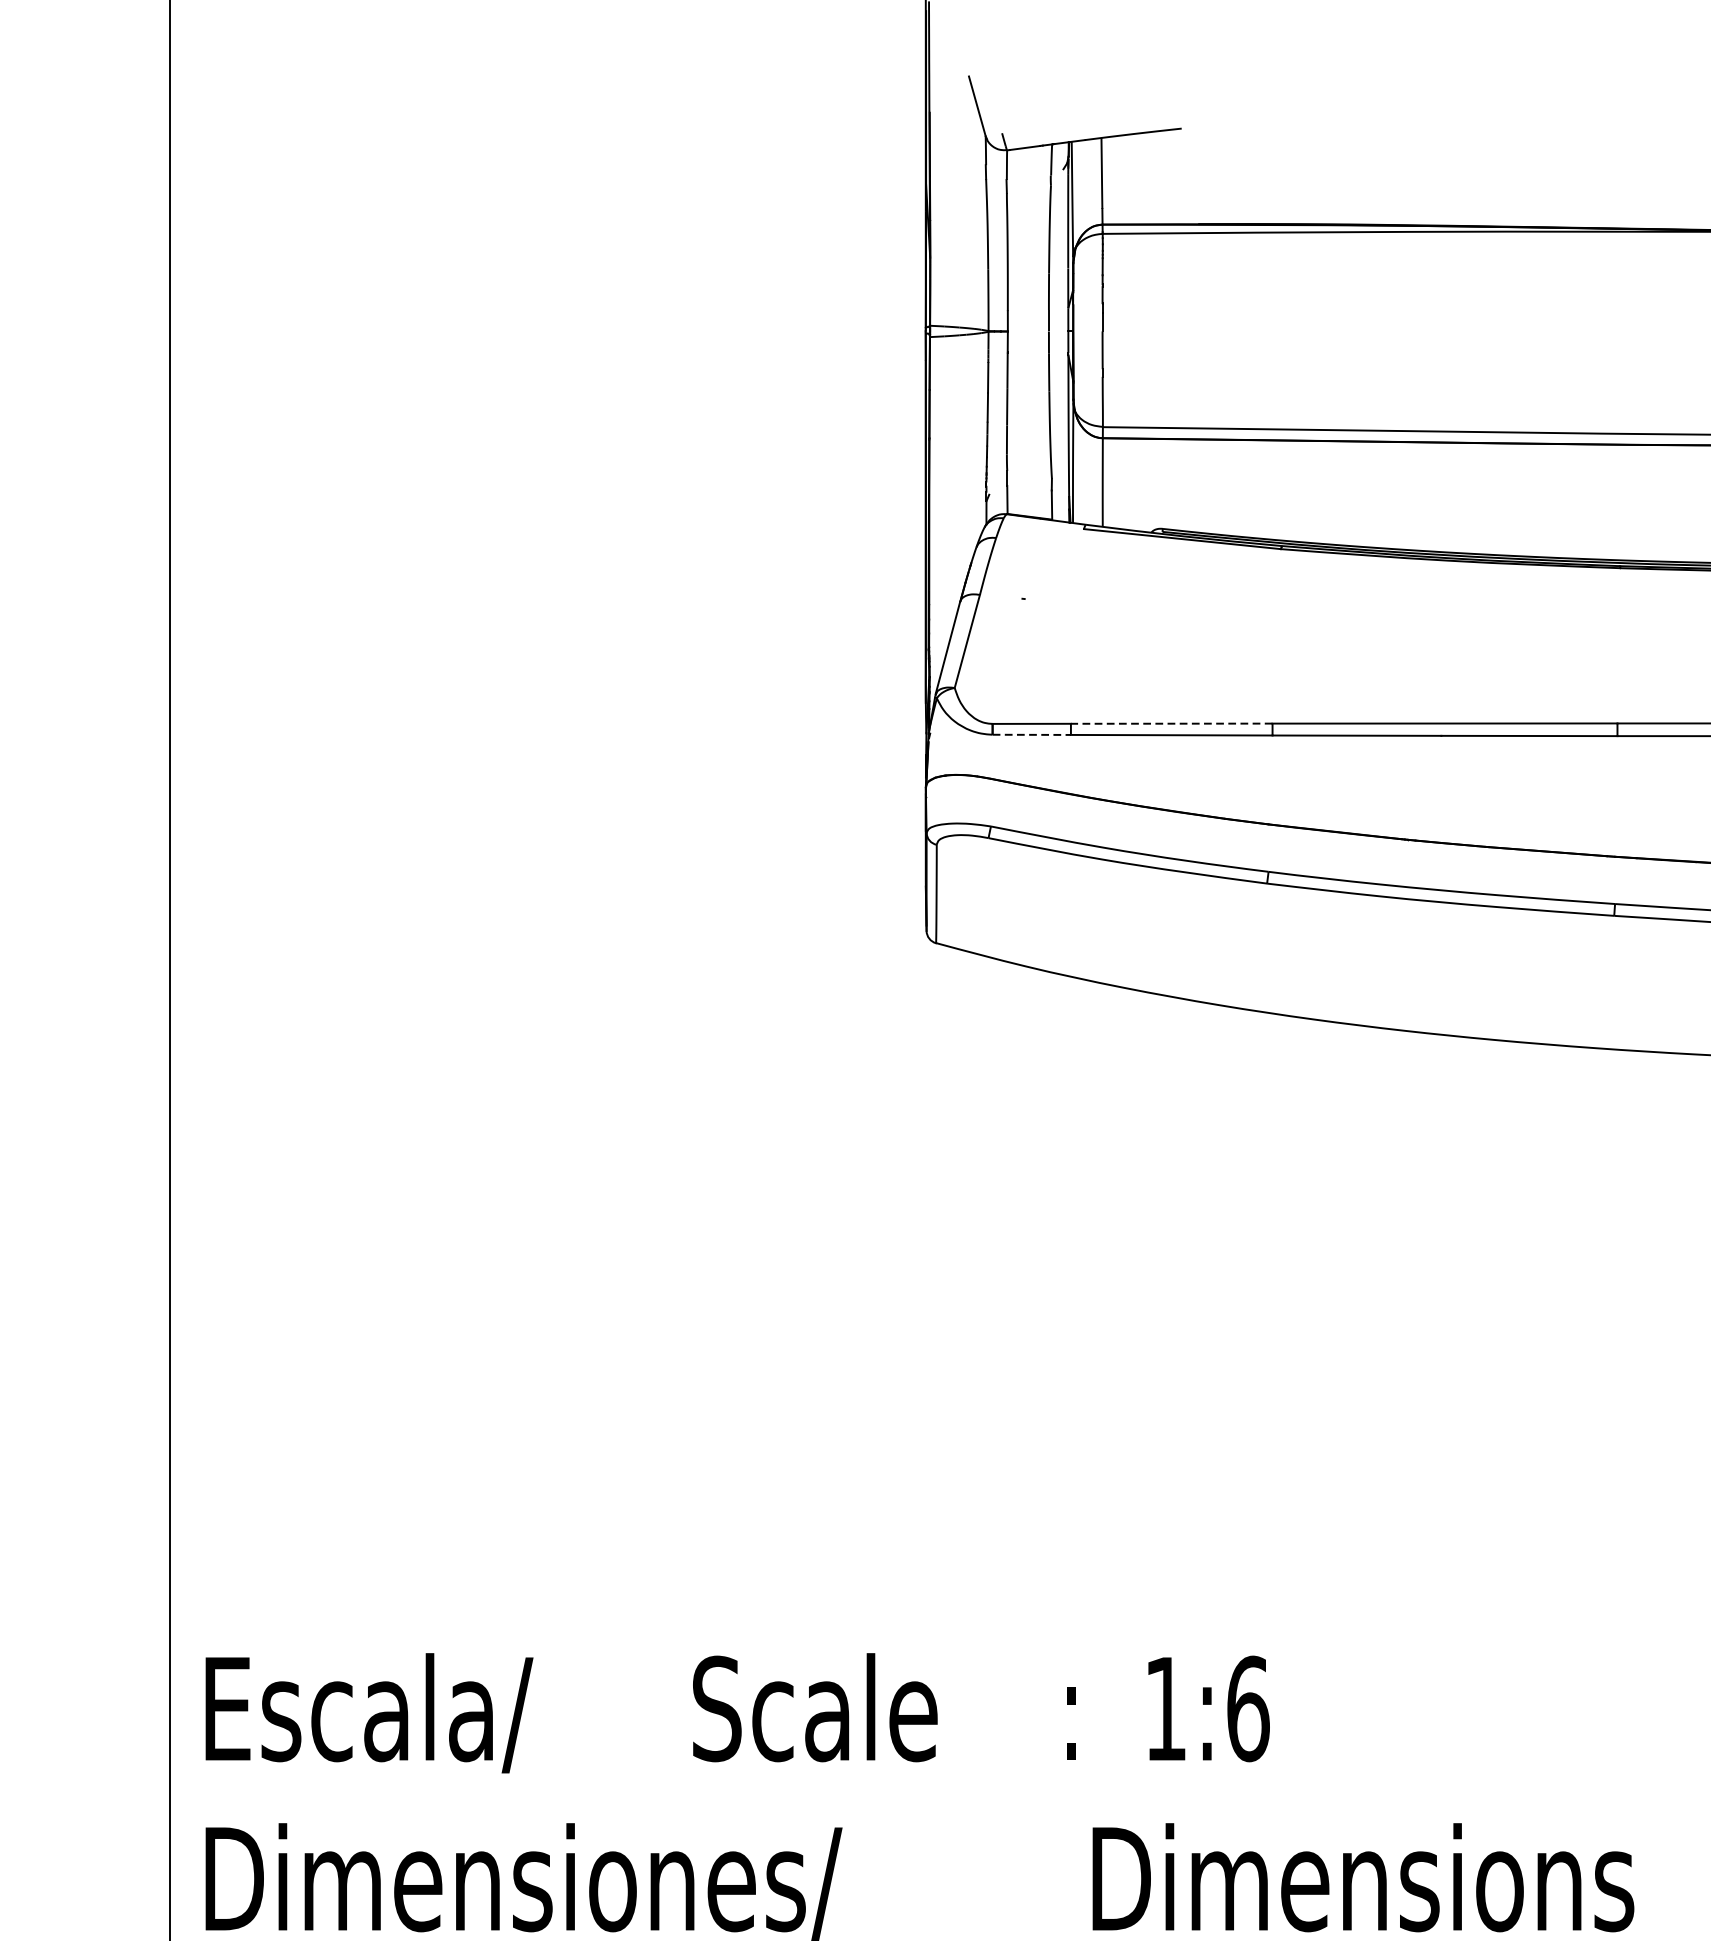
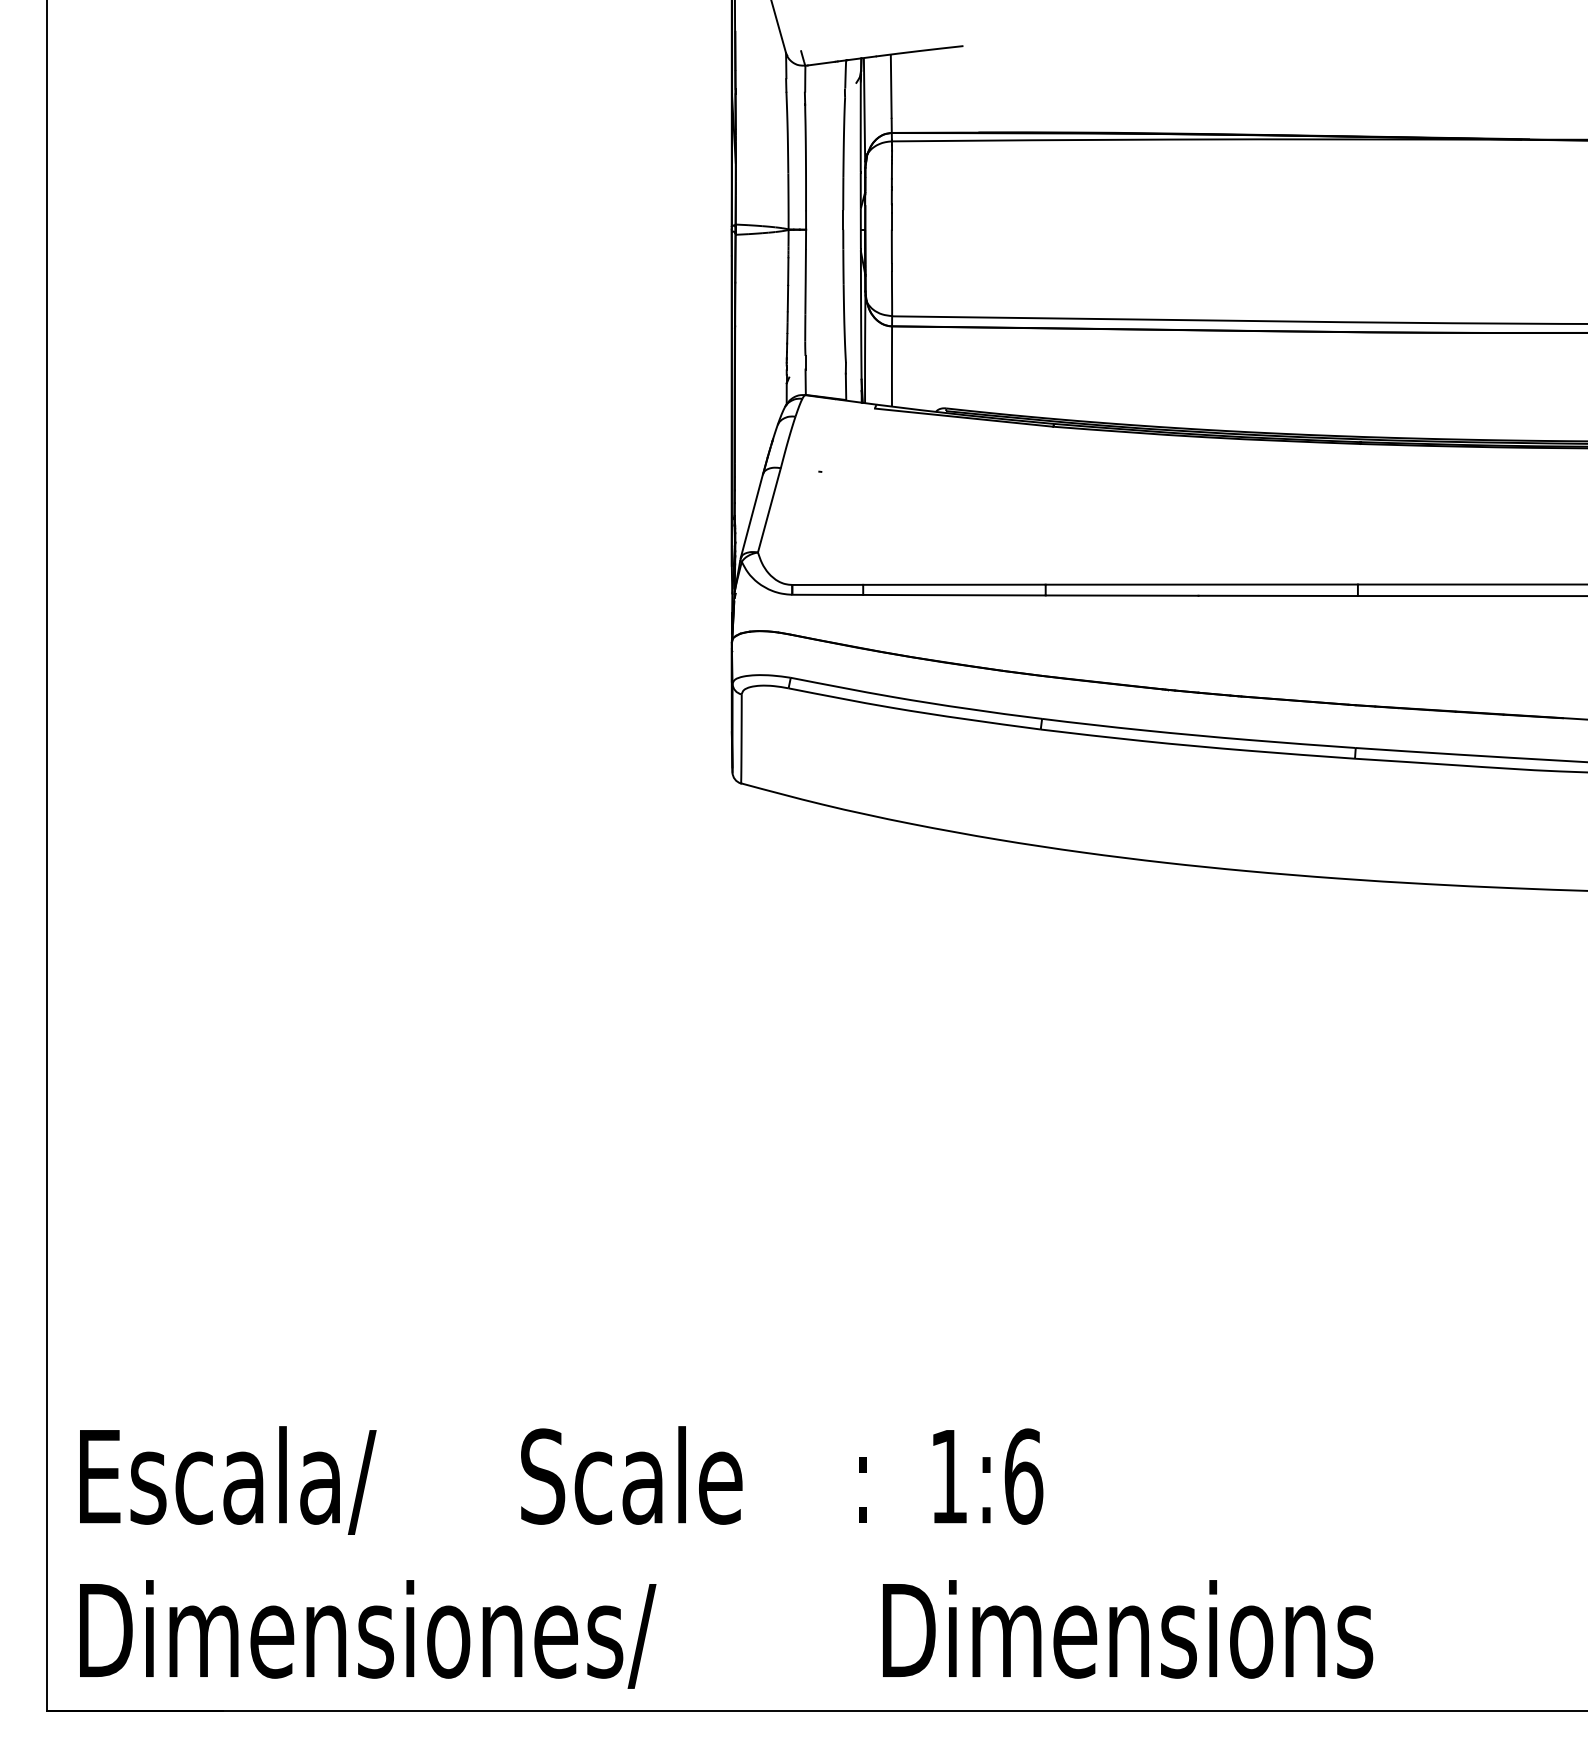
line: (1170, 723) -> (953, 584), dashed -> solid
line: (1032, 734) -> (828, 594), dashed -> solid

